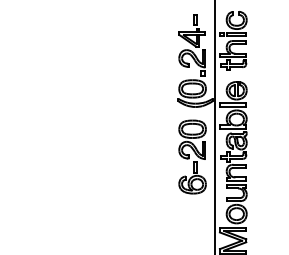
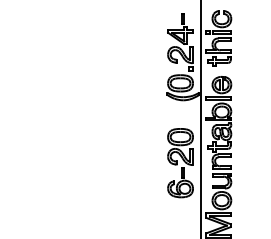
part: (192, 156) -> (180, 162), moved

